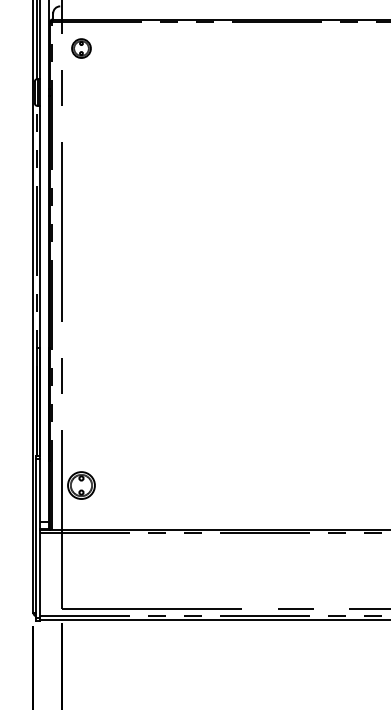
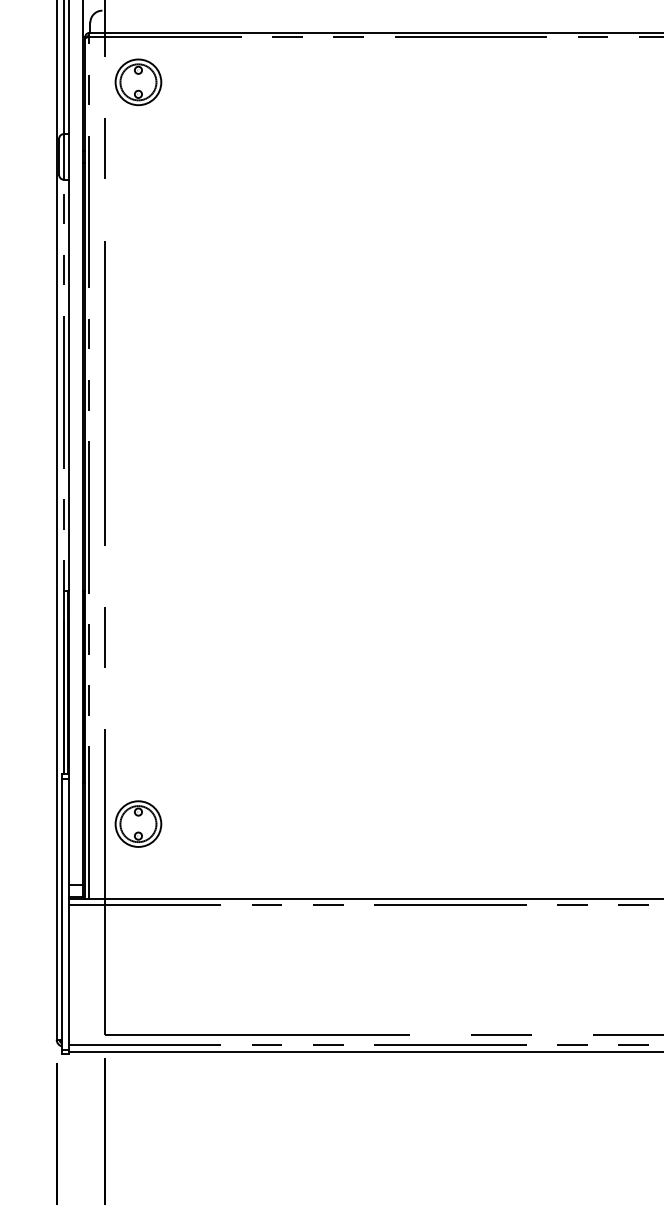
part: (81, 48) -> (138, 82), size x1.43

